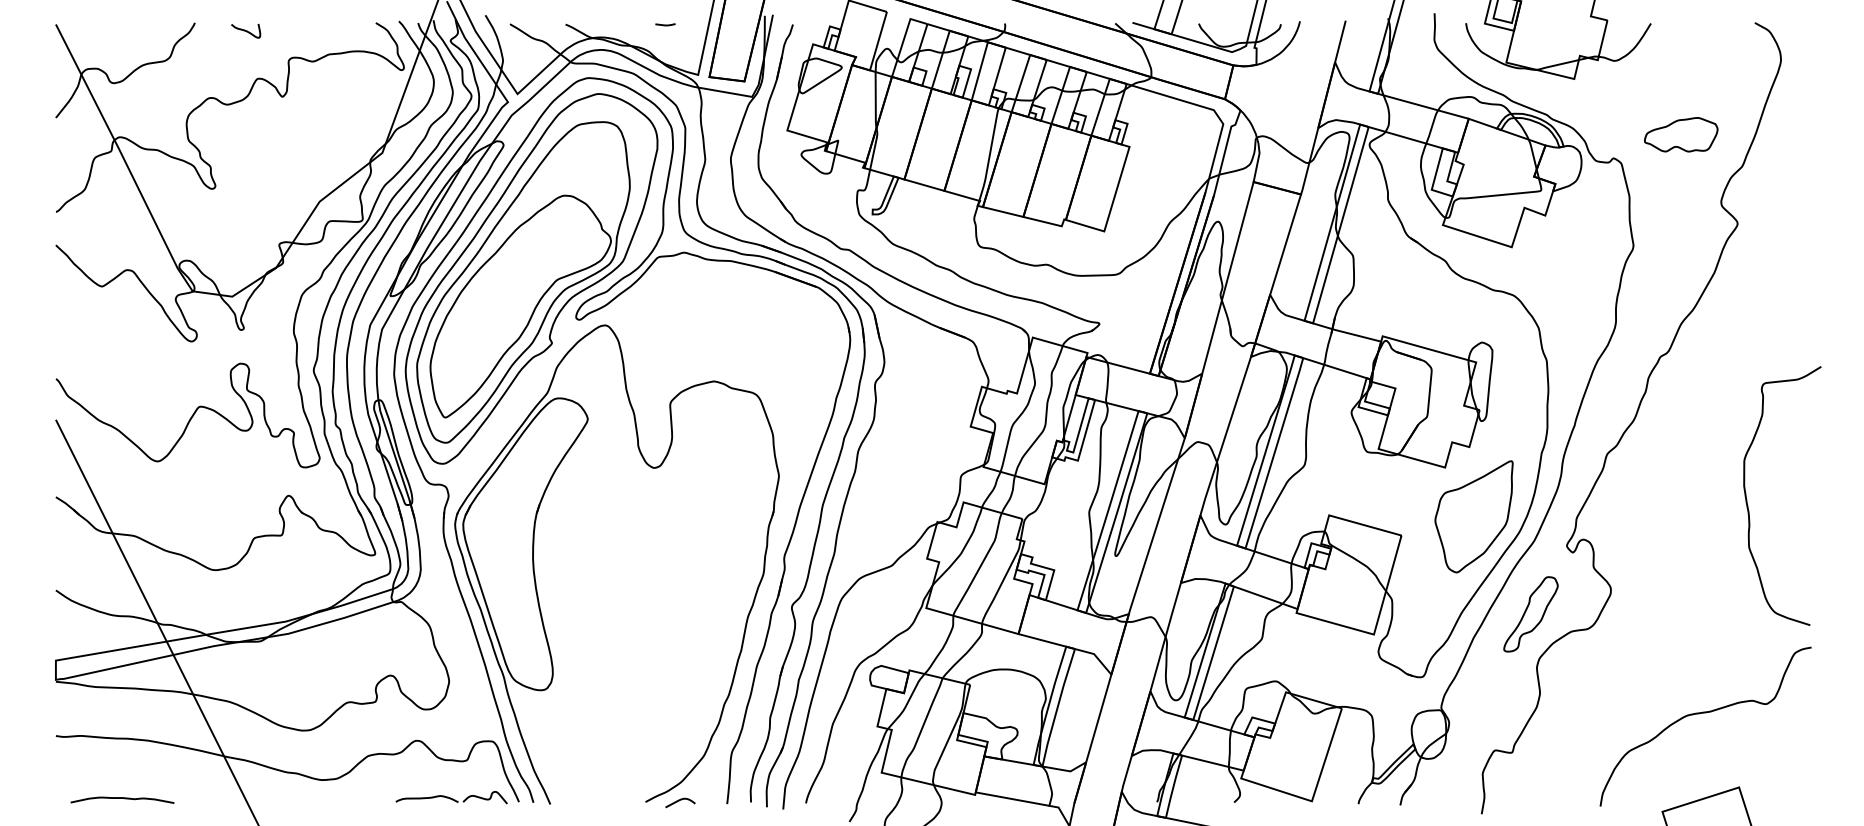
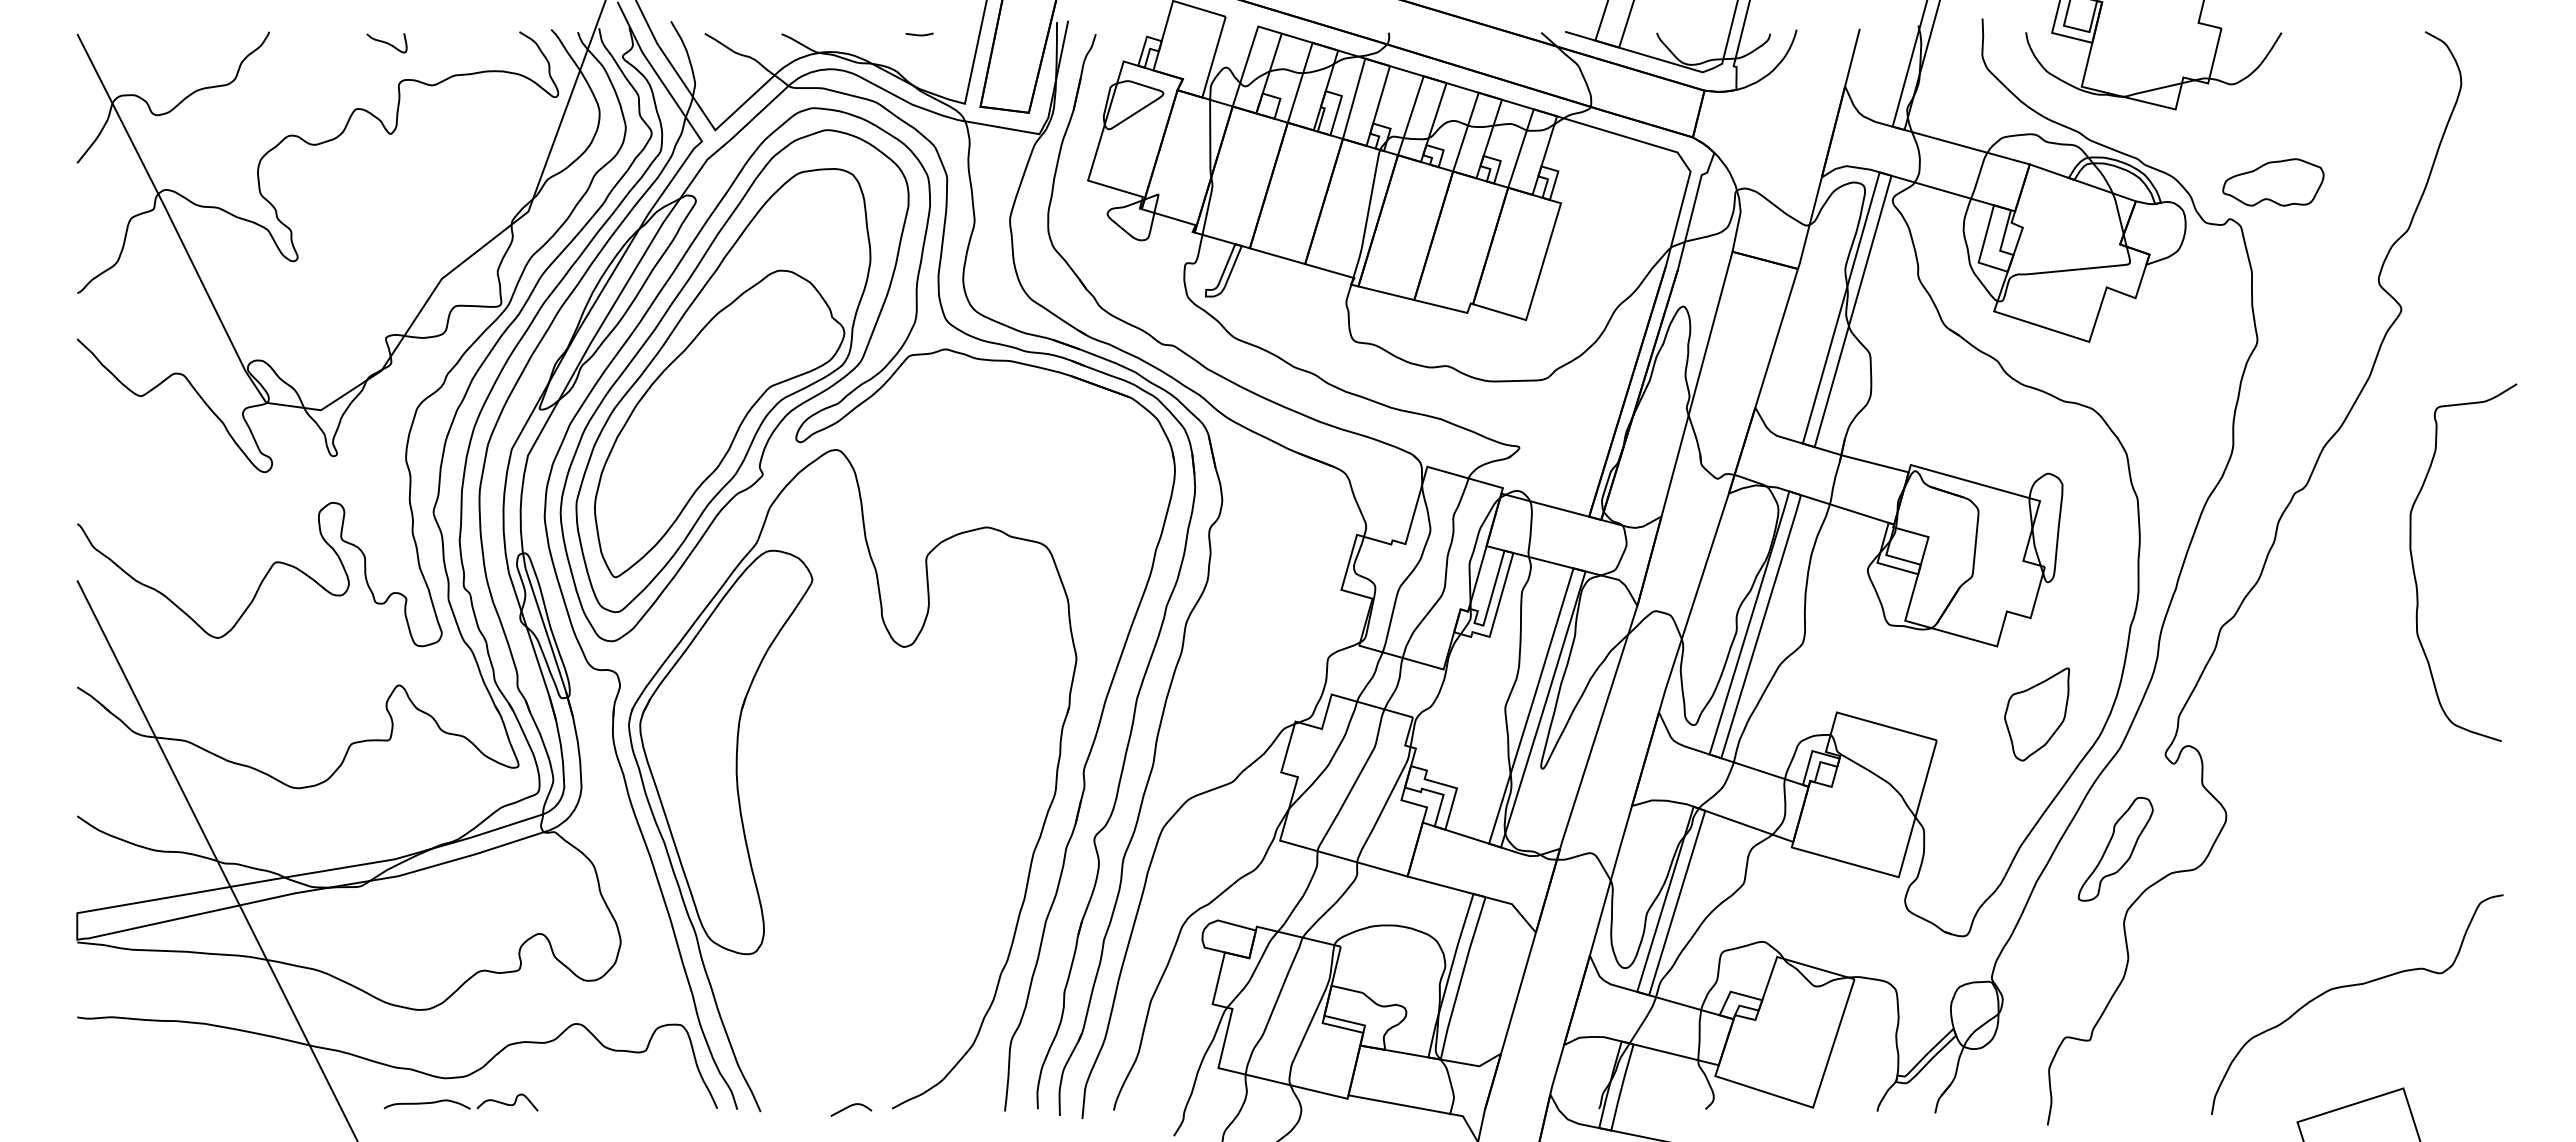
curve: (245, 31) -> (386, 43), moved
part: (1681, 134) -> (2273, 182), moved
curve: (1747, 503) -> (2415, 573), moved
part: (1473, 516) -> (2036, 714), size x0.6
part: (451, 797) -> (461, 1102), moved
curve: (121, 798) -> (168, 1103), removed
curve: (679, 801) -> (849, 1107), moved

